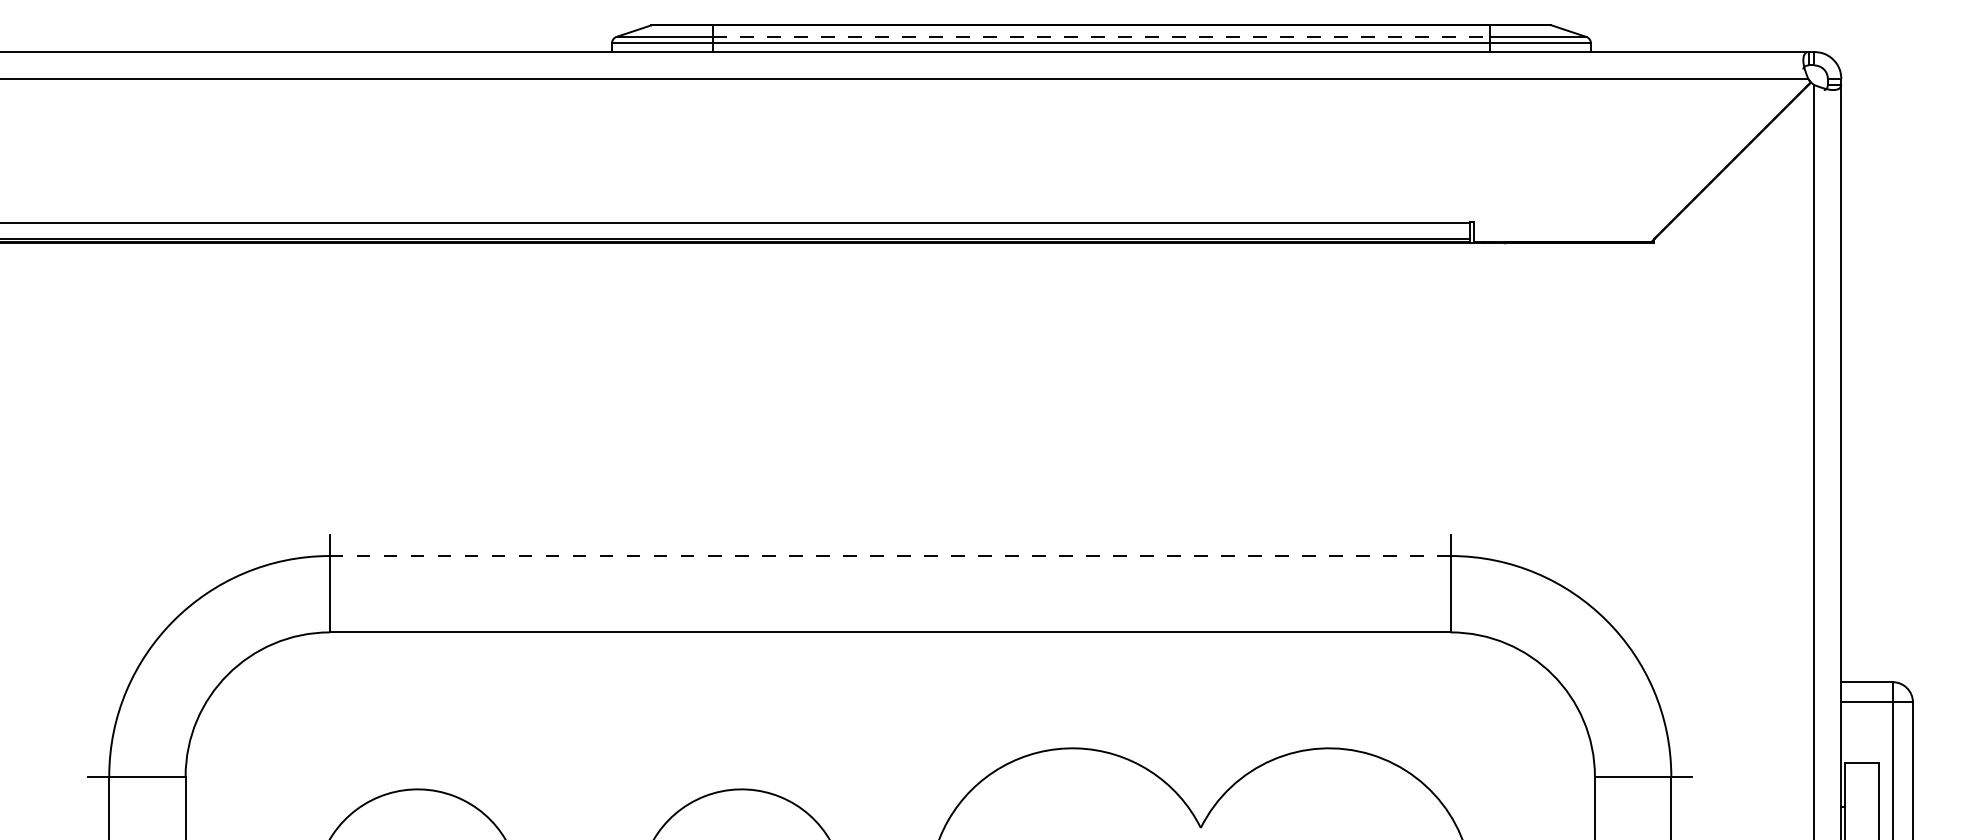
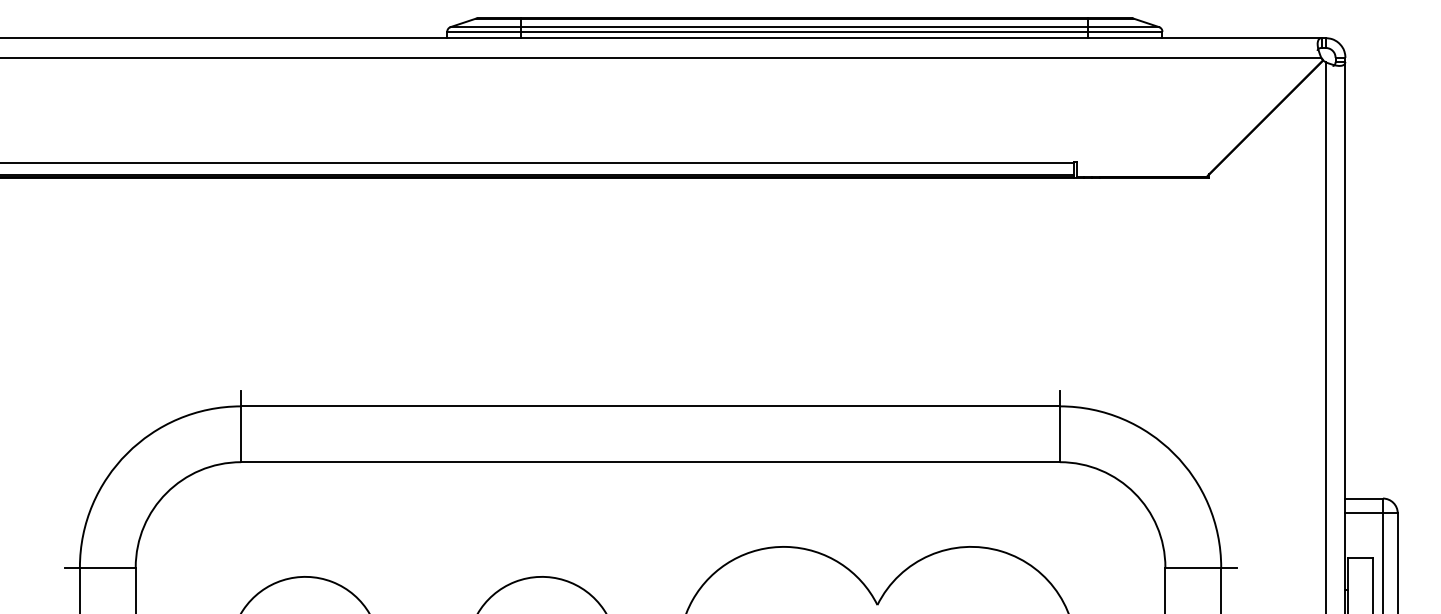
line: (1100, 37) -> (804, 27), dashed -> solid
line: (891, 556) -> (651, 406), dashed -> solid

